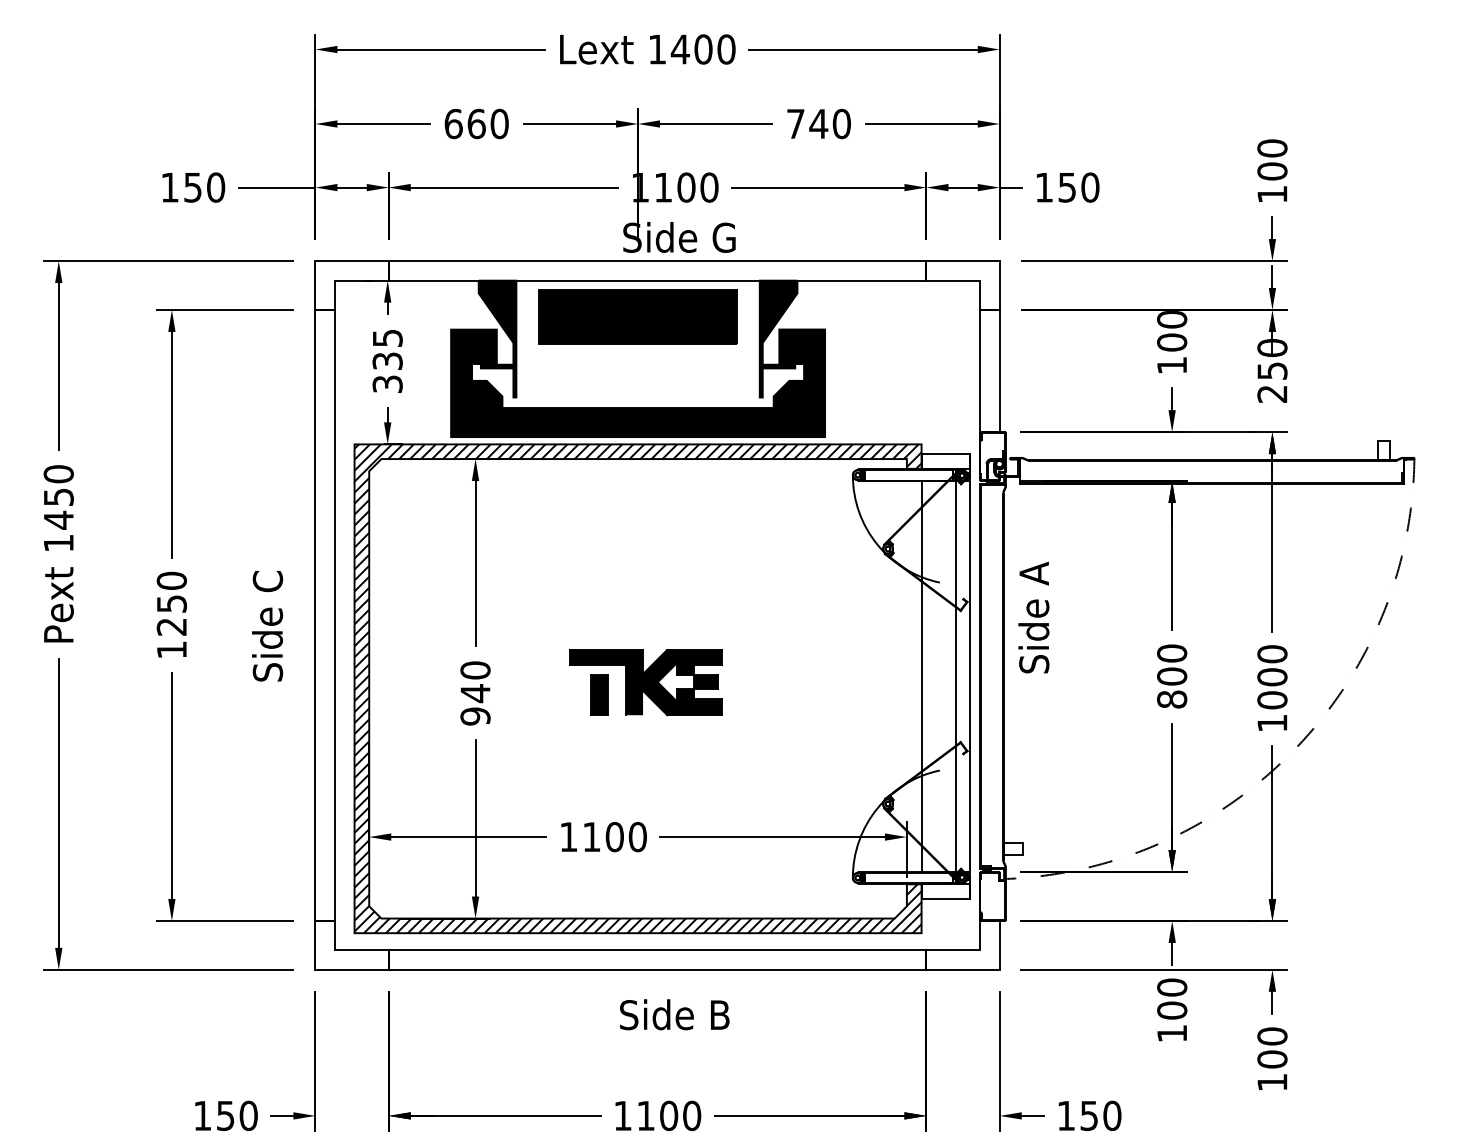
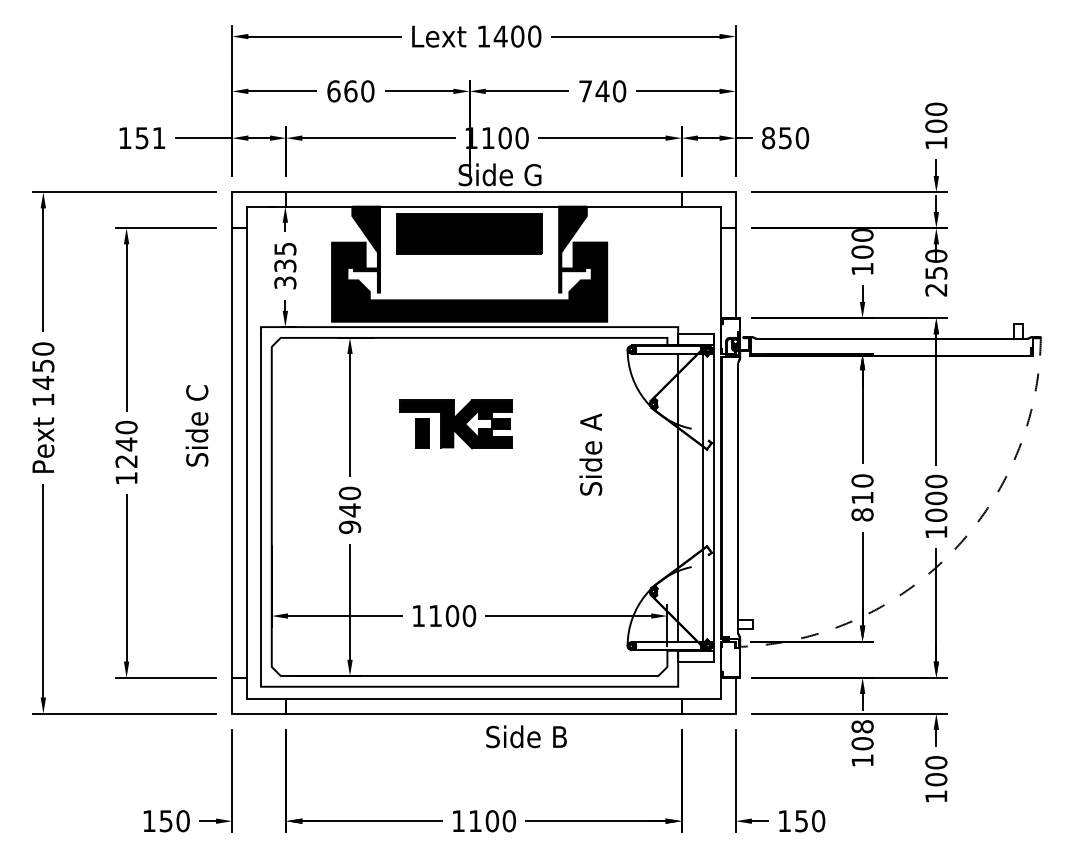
text: (215, 188) -> (158, 138), 150 -> 151
text: (1044, 188) -> (768, 138), 150 -> 850
text: (171, 603) -> (126, 444), 1250 -> 1240
text: (1033, 617) -> (590, 454), moved
text: (266, 625) -> (196, 425), moved
text: (1172, 675) -> (862, 497), 800 -> 810
part: (644, 682) -> (455, 424), moved
hatch: (637, 688) -> (469, 506), removed
text: (1172, 987) -> (862, 726), 100 -> 108
text: (674, 1014) -> (526, 736), moved

